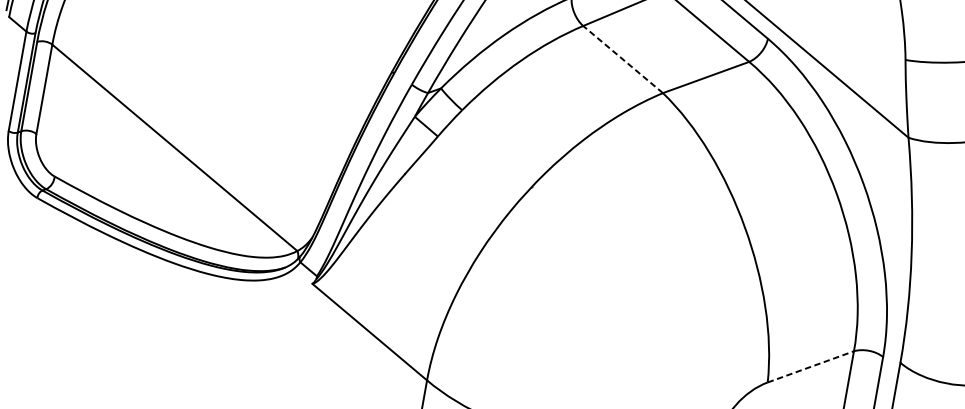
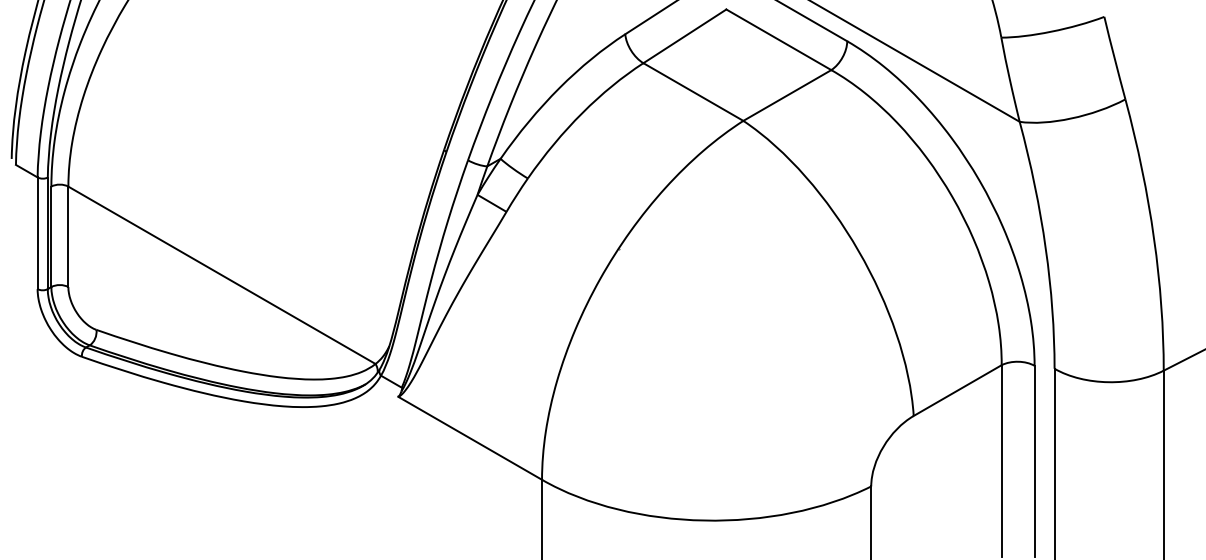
line: (623, 59) -> (693, 92), dashed -> solid
line: (810, 366) -> (957, 390), dashed -> solid

